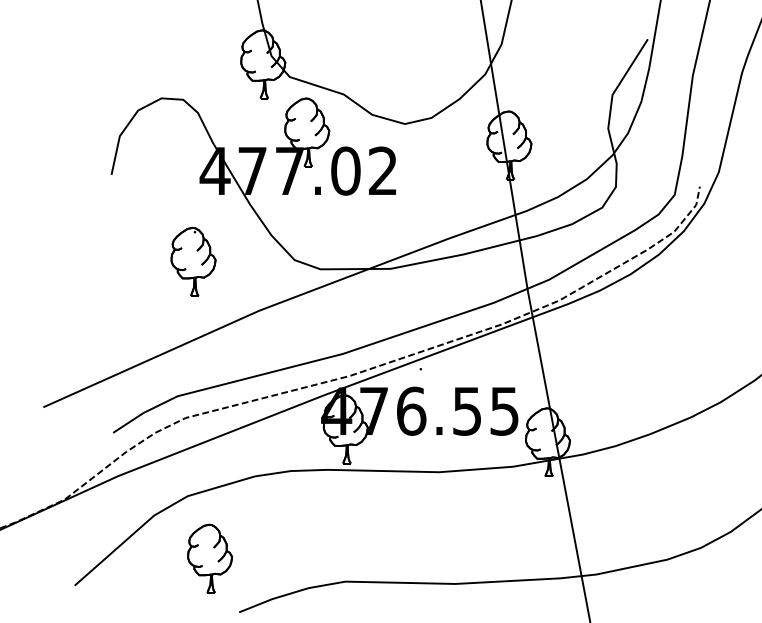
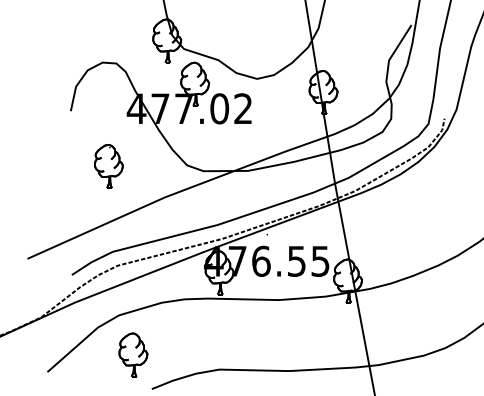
part: (192, 261) -> (108, 166), moved

